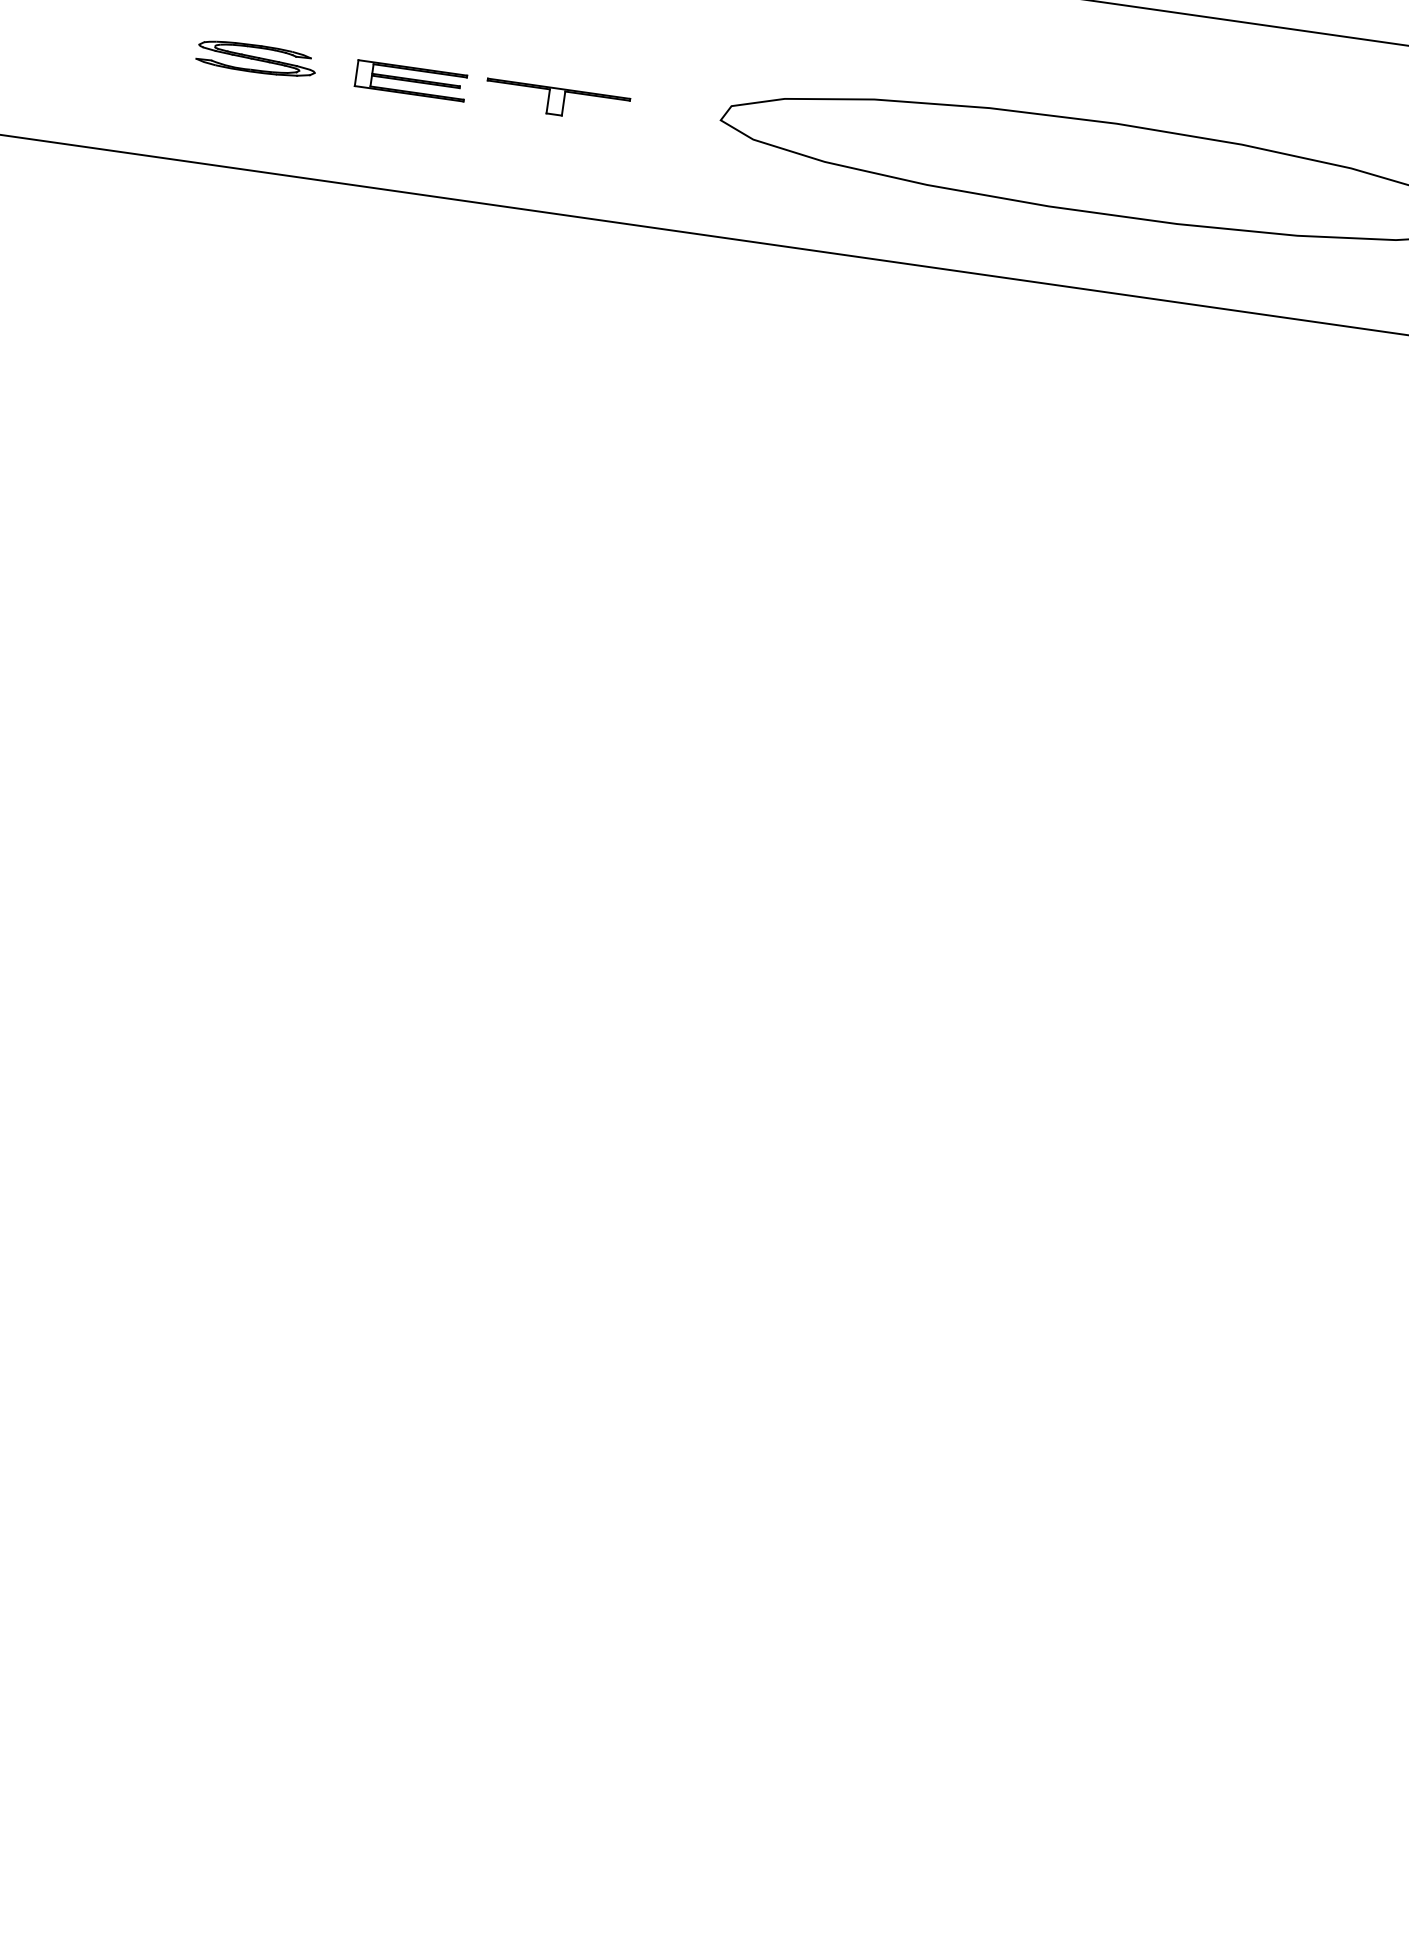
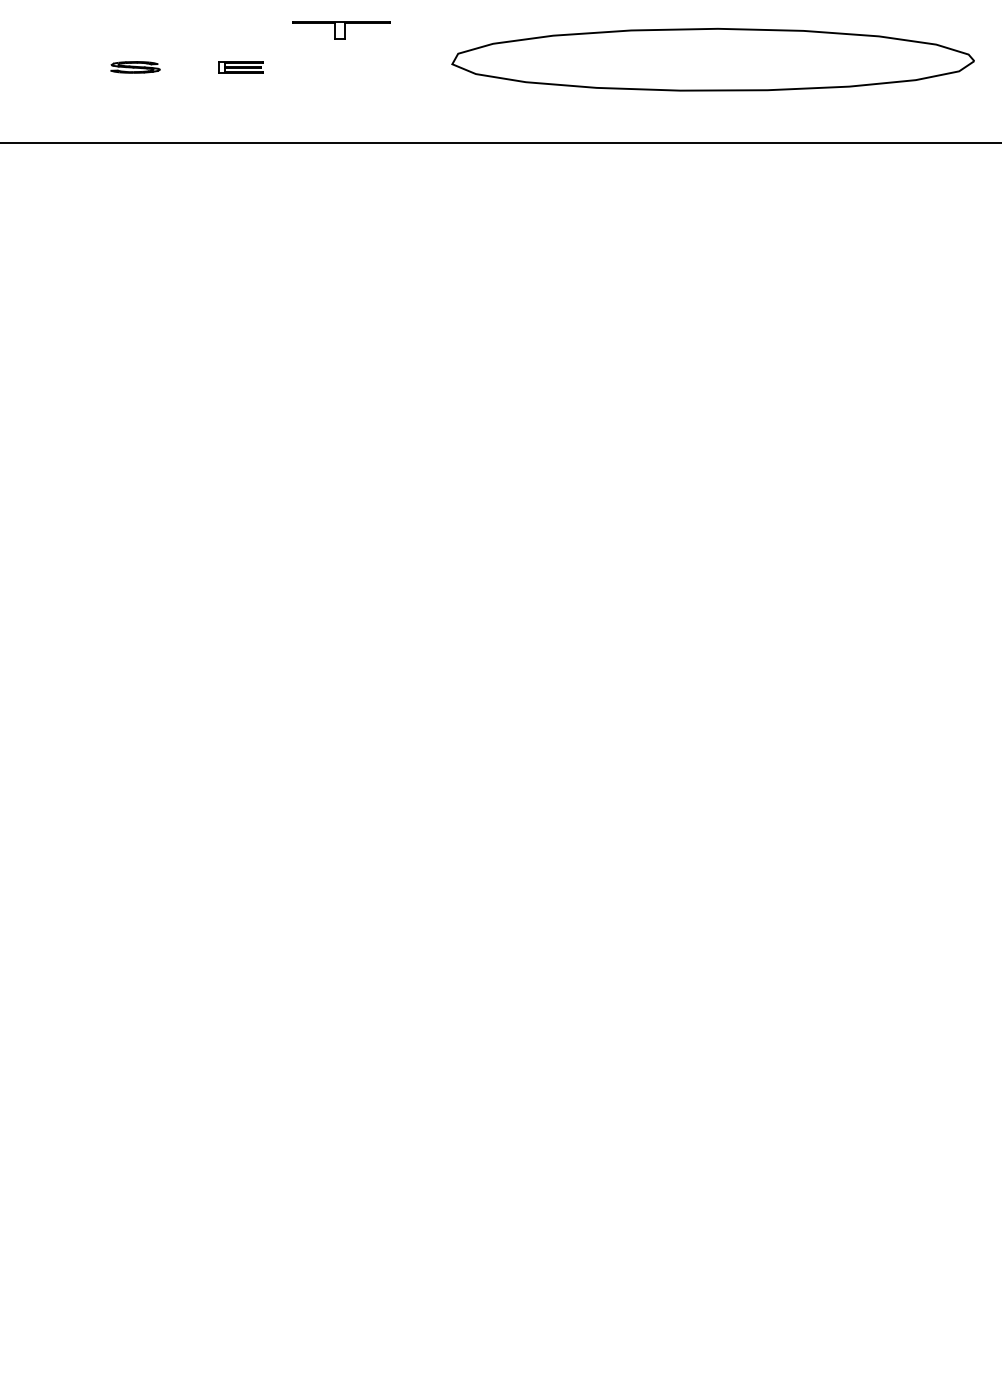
part: (256, 59) -> (135, 67), size x0.6
part: (410, 80) -> (240, 67), size x0.6
part: (557, 101) -> (341, 30), moved

